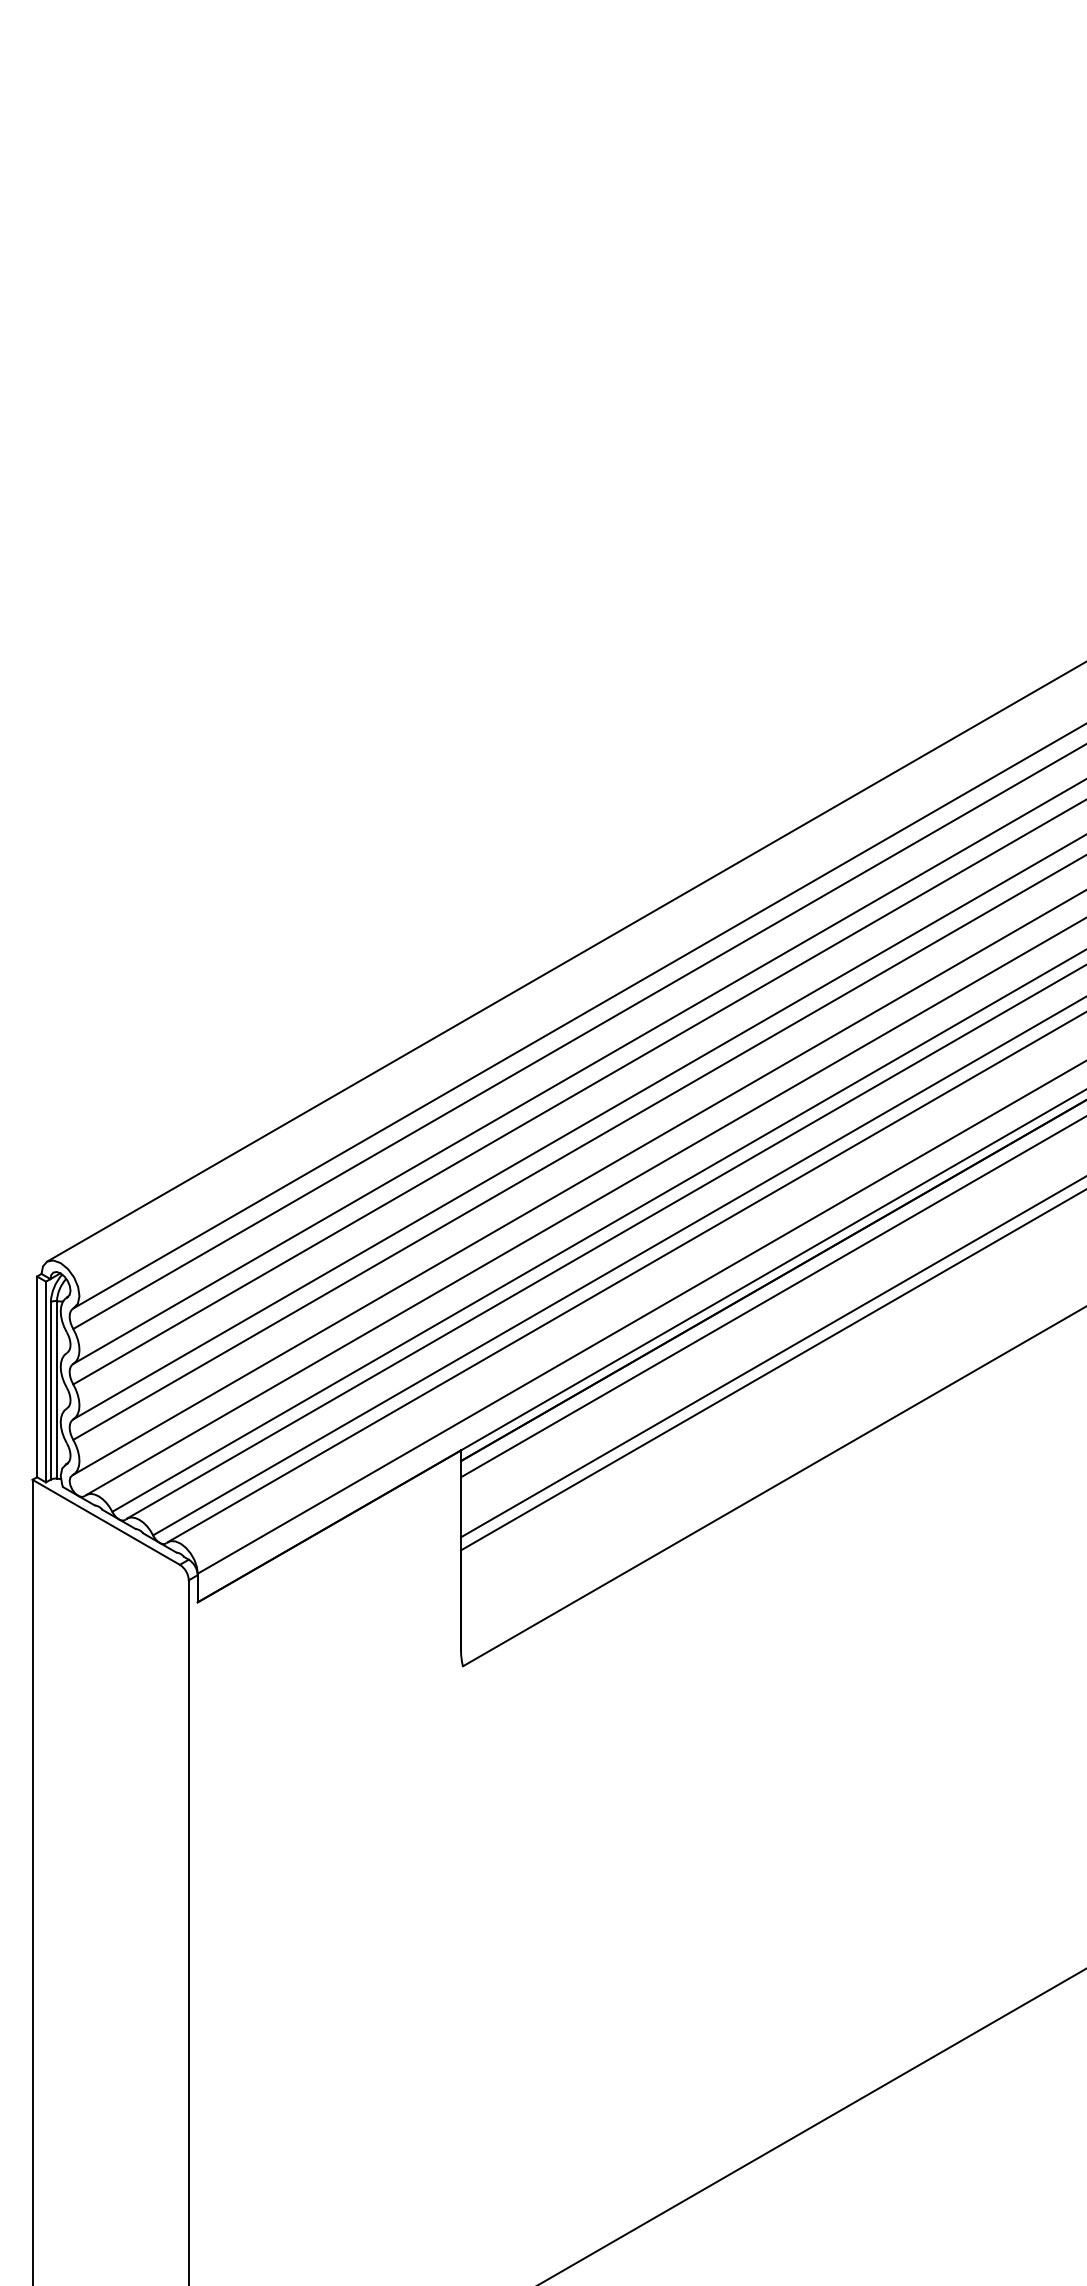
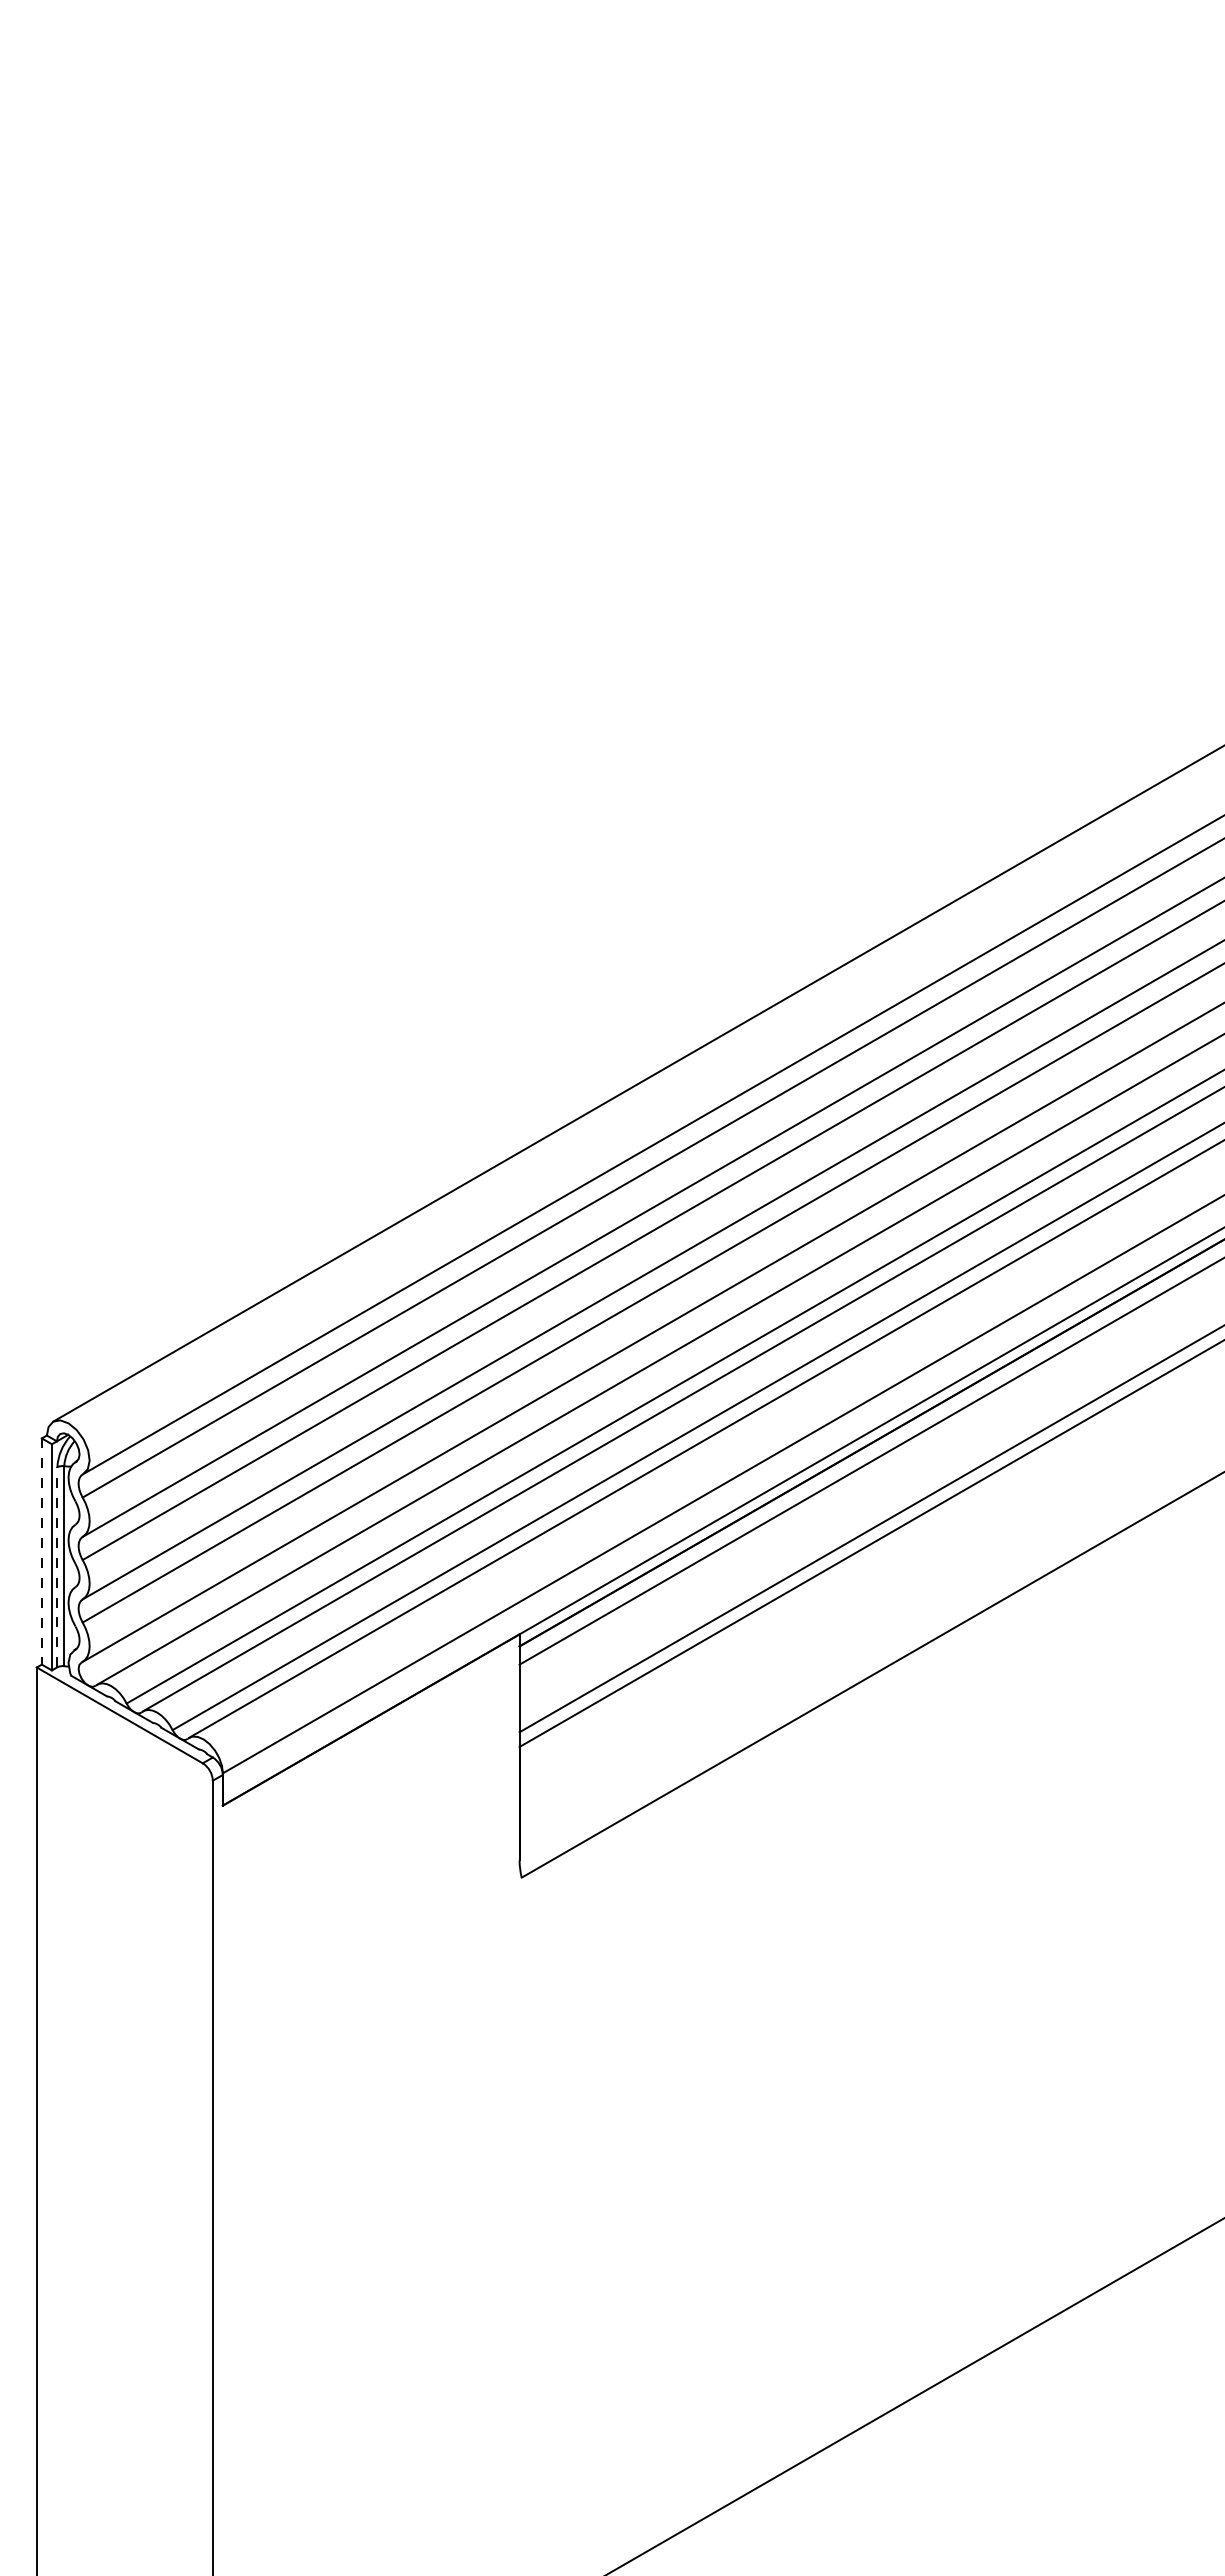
line: (36, 1377) -> (41, 1552), solid -> dashed
line: (50, 1390) -> (57, 1566), solid -> dashed

